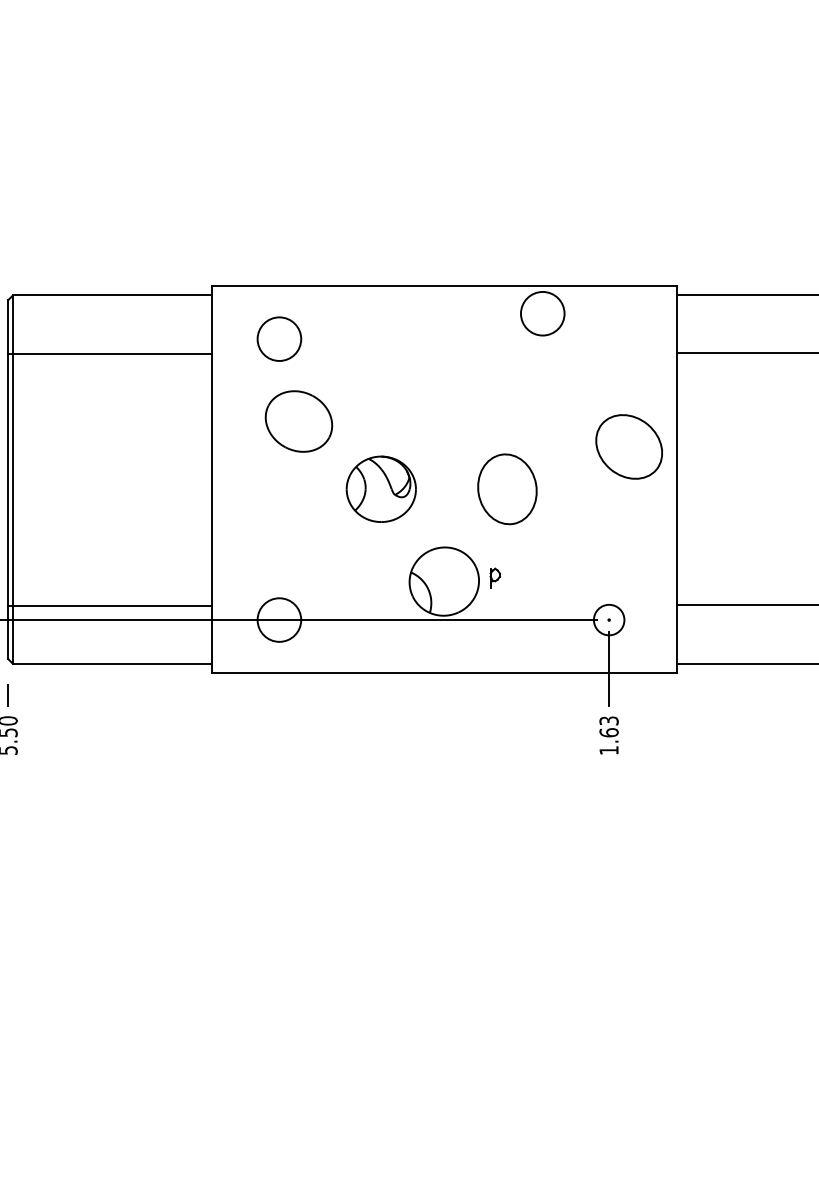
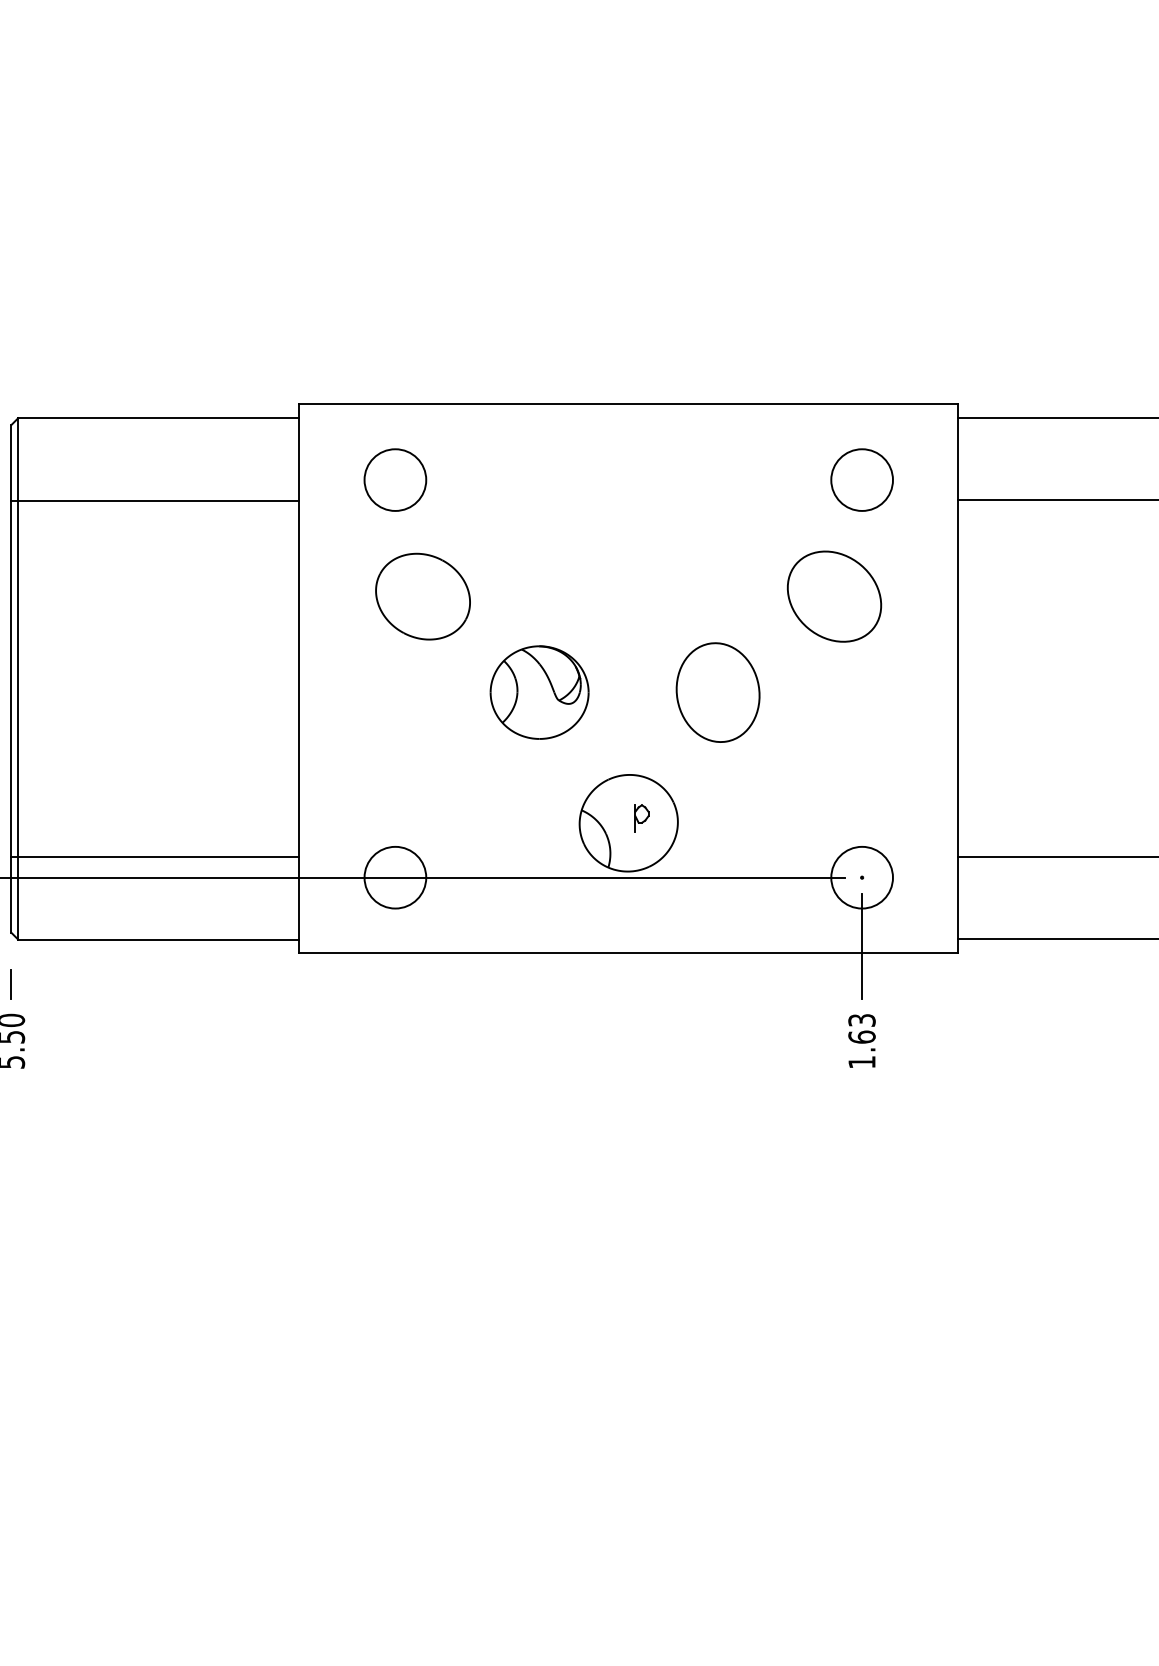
circle: (542, 313) -> (861, 479), moved
part: (629, 446) -> (834, 596), moved
part: (494, 578) -> (641, 818), moved
circle: (608, 619) -> (861, 877), size x1.43

